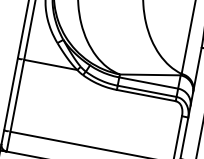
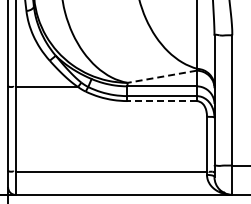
line: (149, 74) -> (161, 76), solid -> dashed
line: (146, 95) -> (162, 101), solid -> dashed

